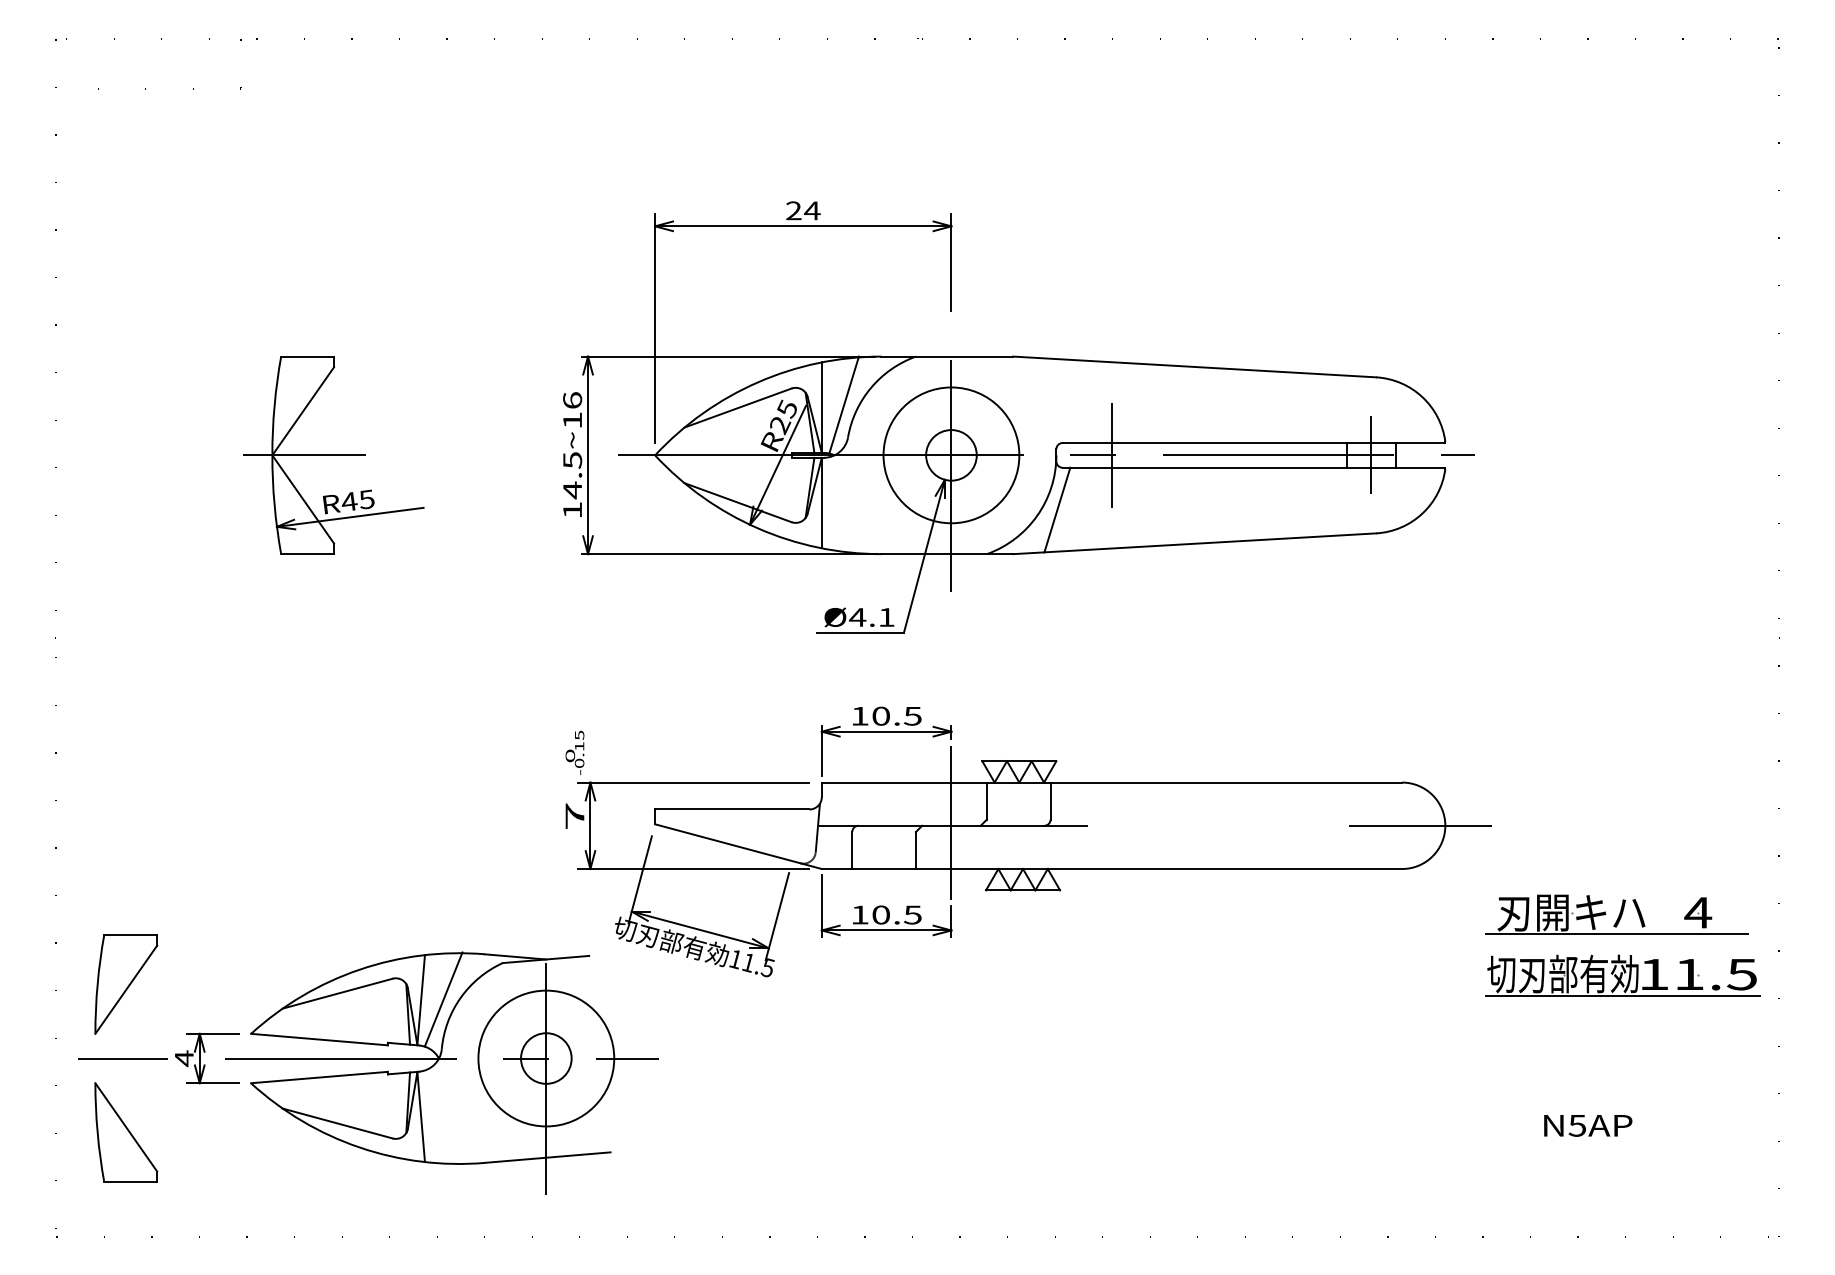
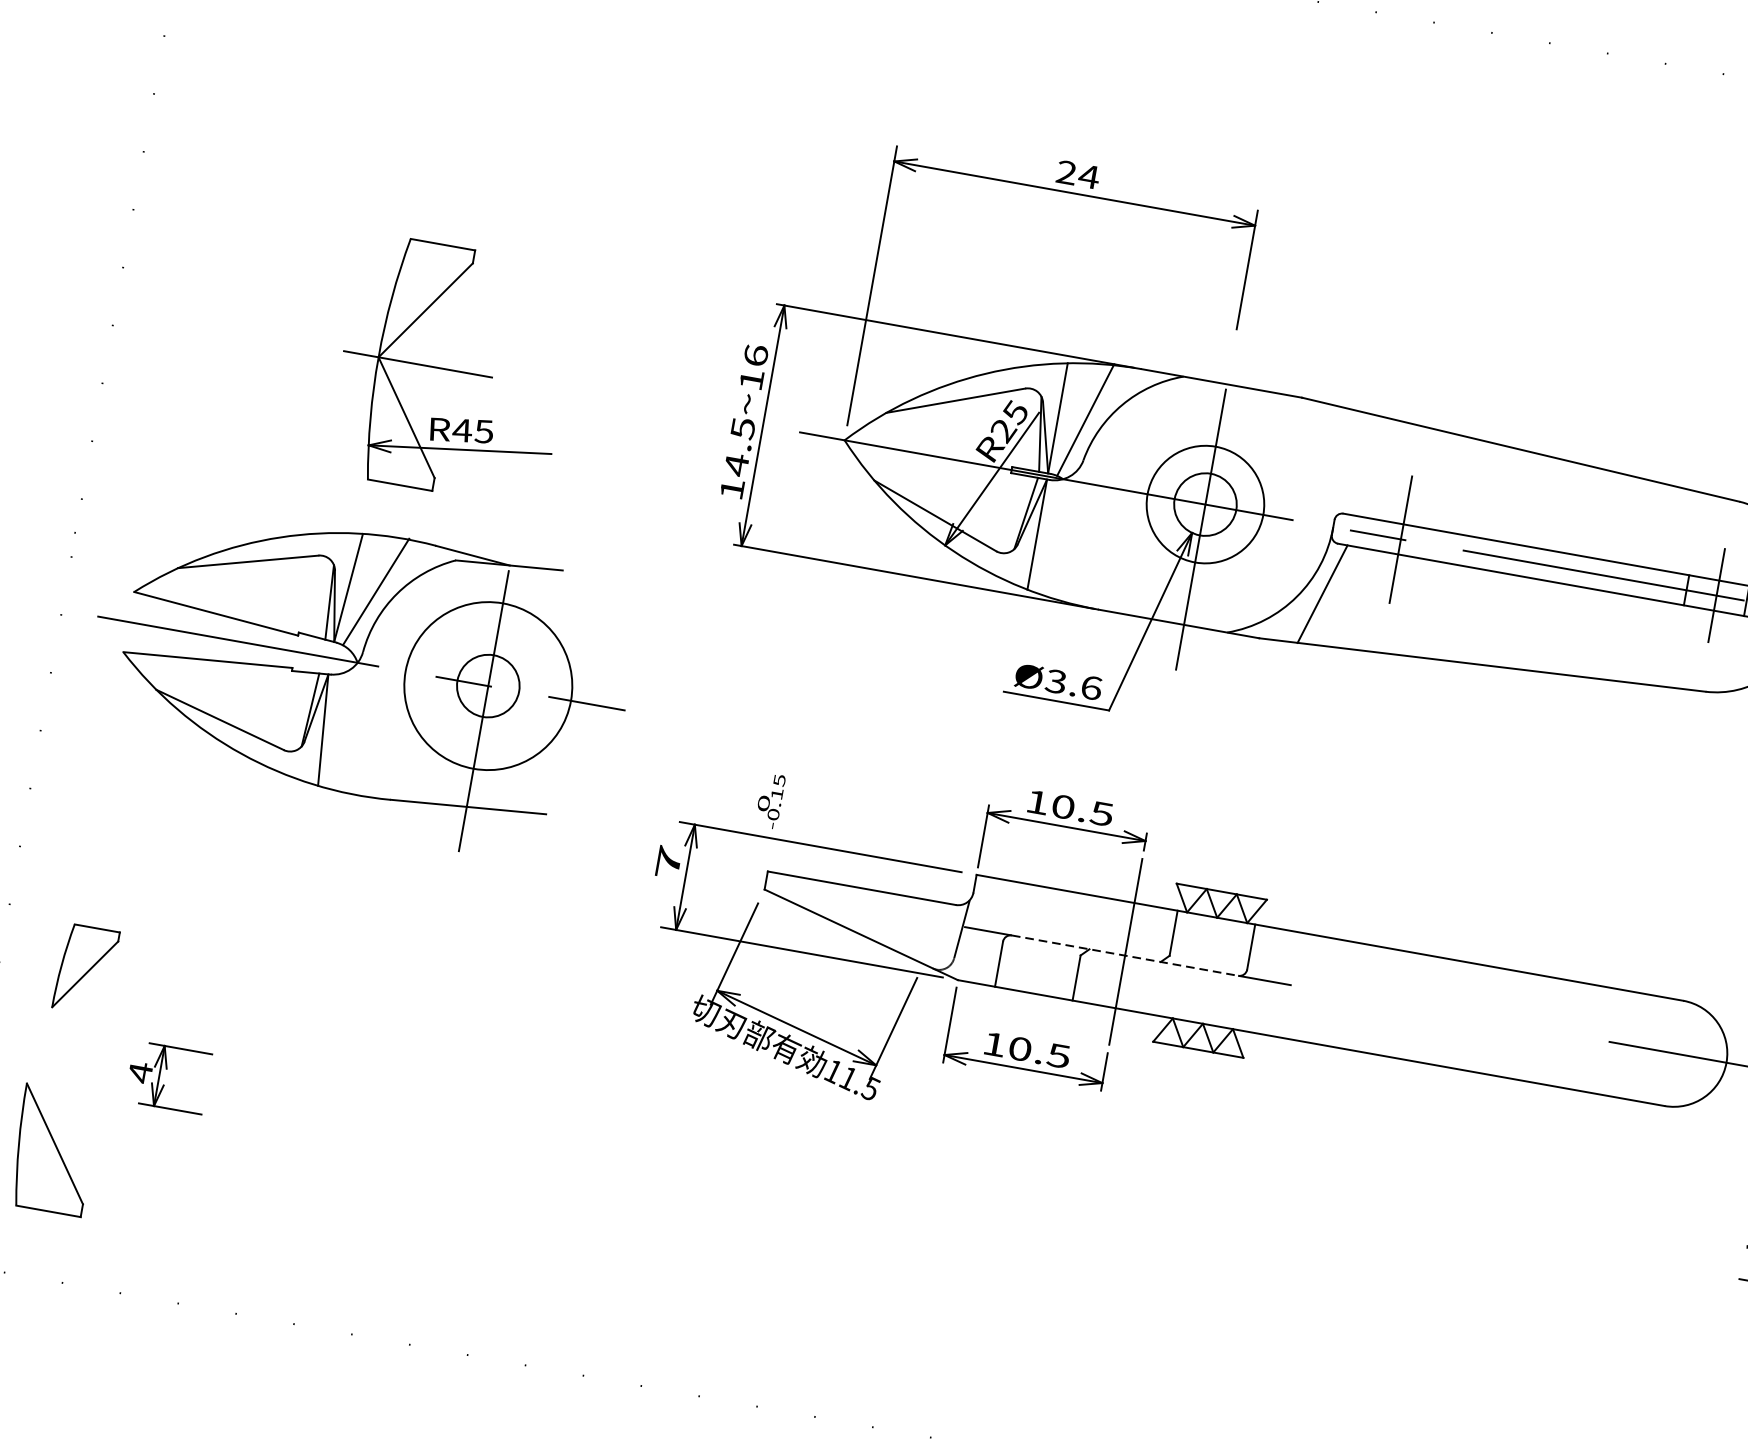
circle: (951, 455) -> (1205, 504), size x0.7
text: (871, 617) -> (1072, 684), Ø4.1 -> Ø3.6
text: (574, 752) -> (769, 800), moved
line: (951, 825) -> (1125, 955), solid -> dashed
part: (126, 984) -> (86, 969), size x0.7
line: (122, 1058) -> (65, 1059), removed
part: (434, 1065) -> (350, 670), moved

